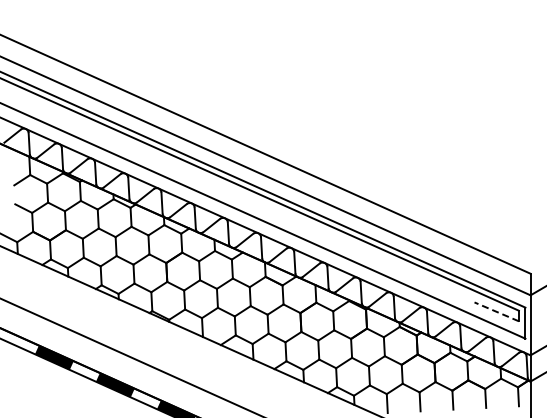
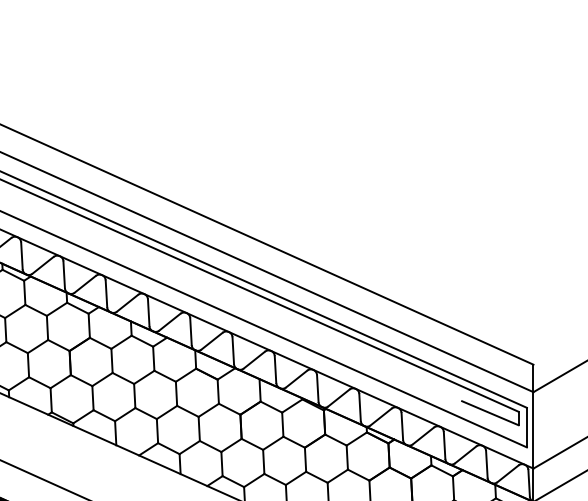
line: (496, 311) -> (490, 412), dashed -> solid

